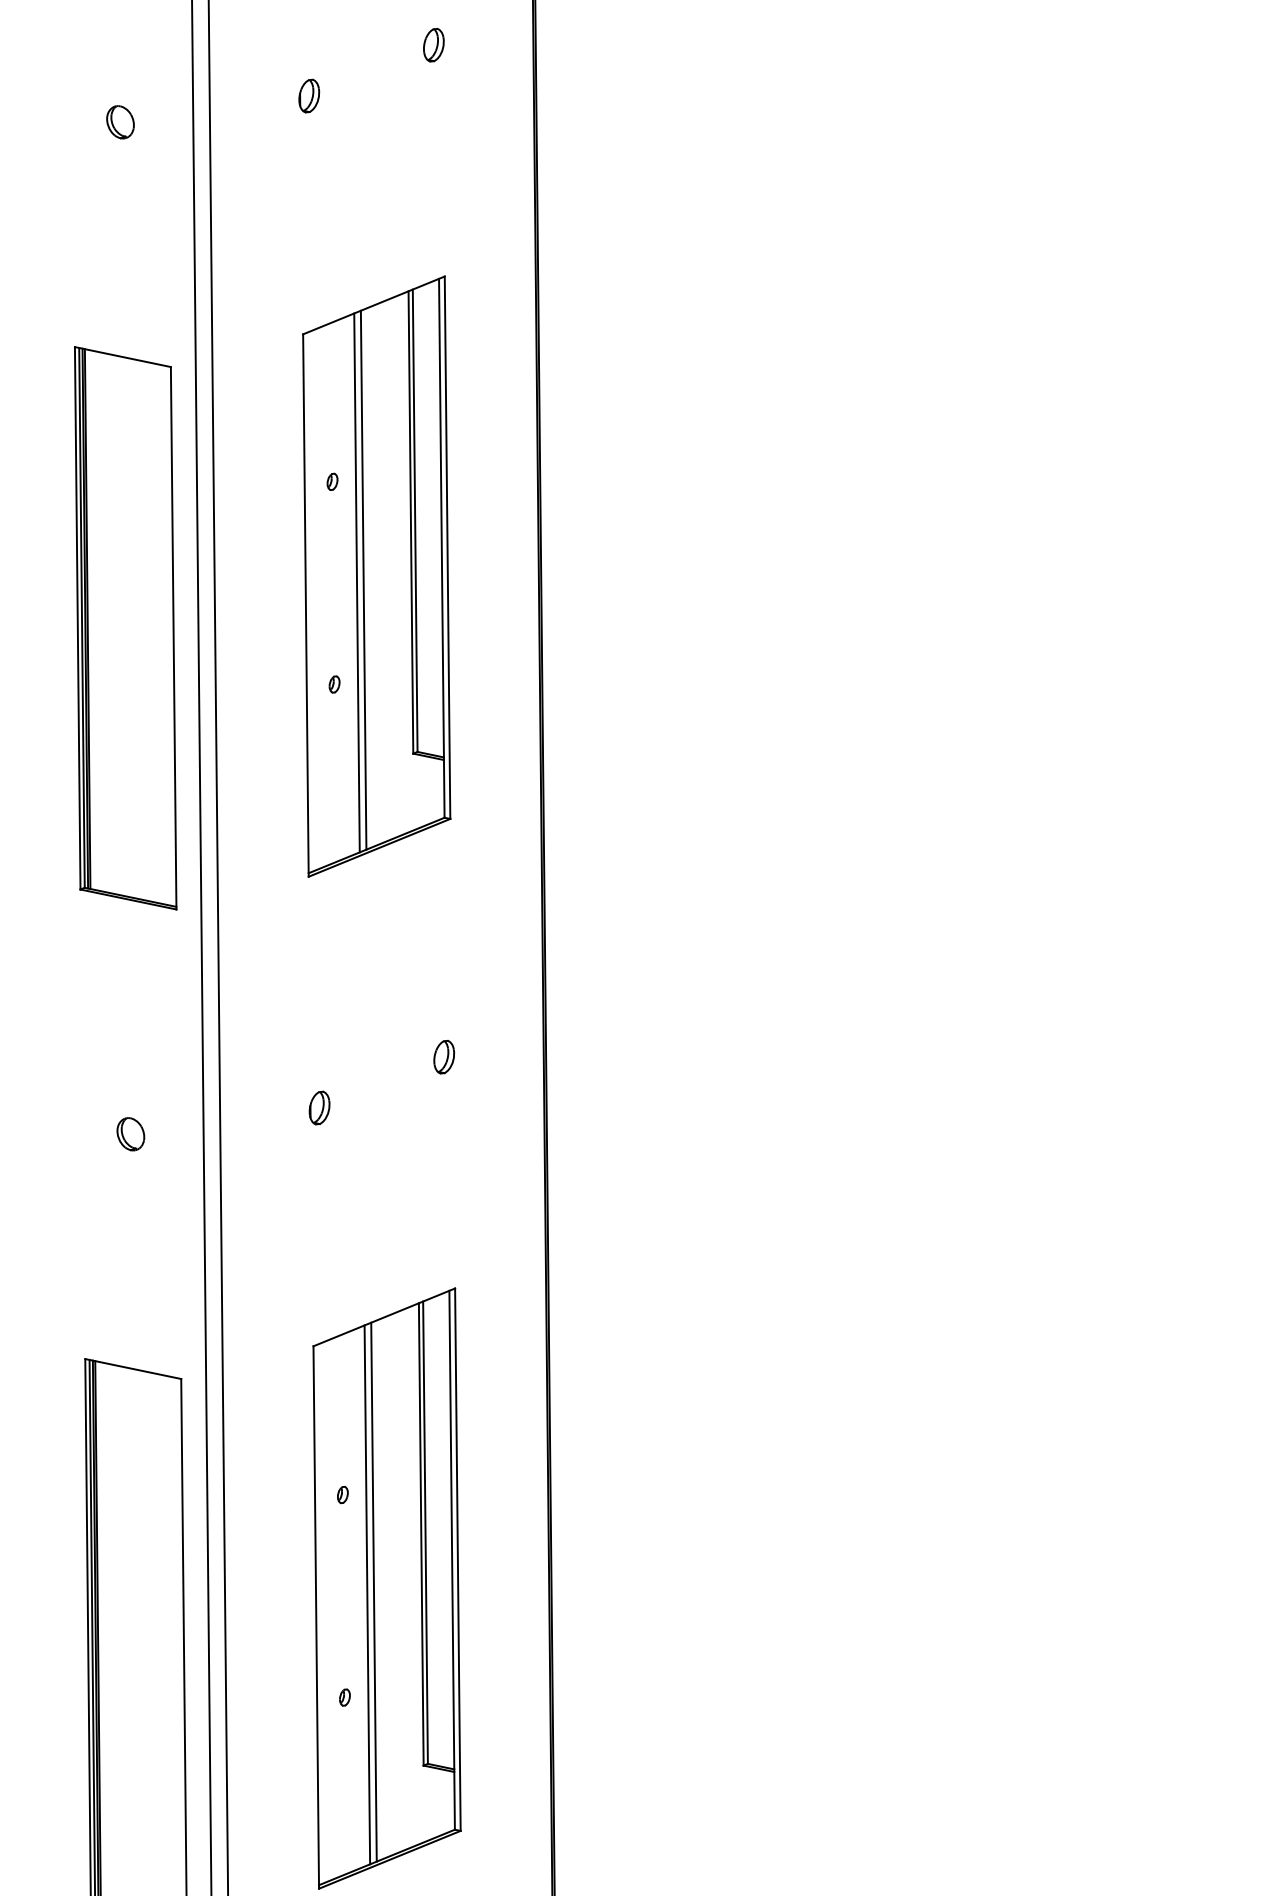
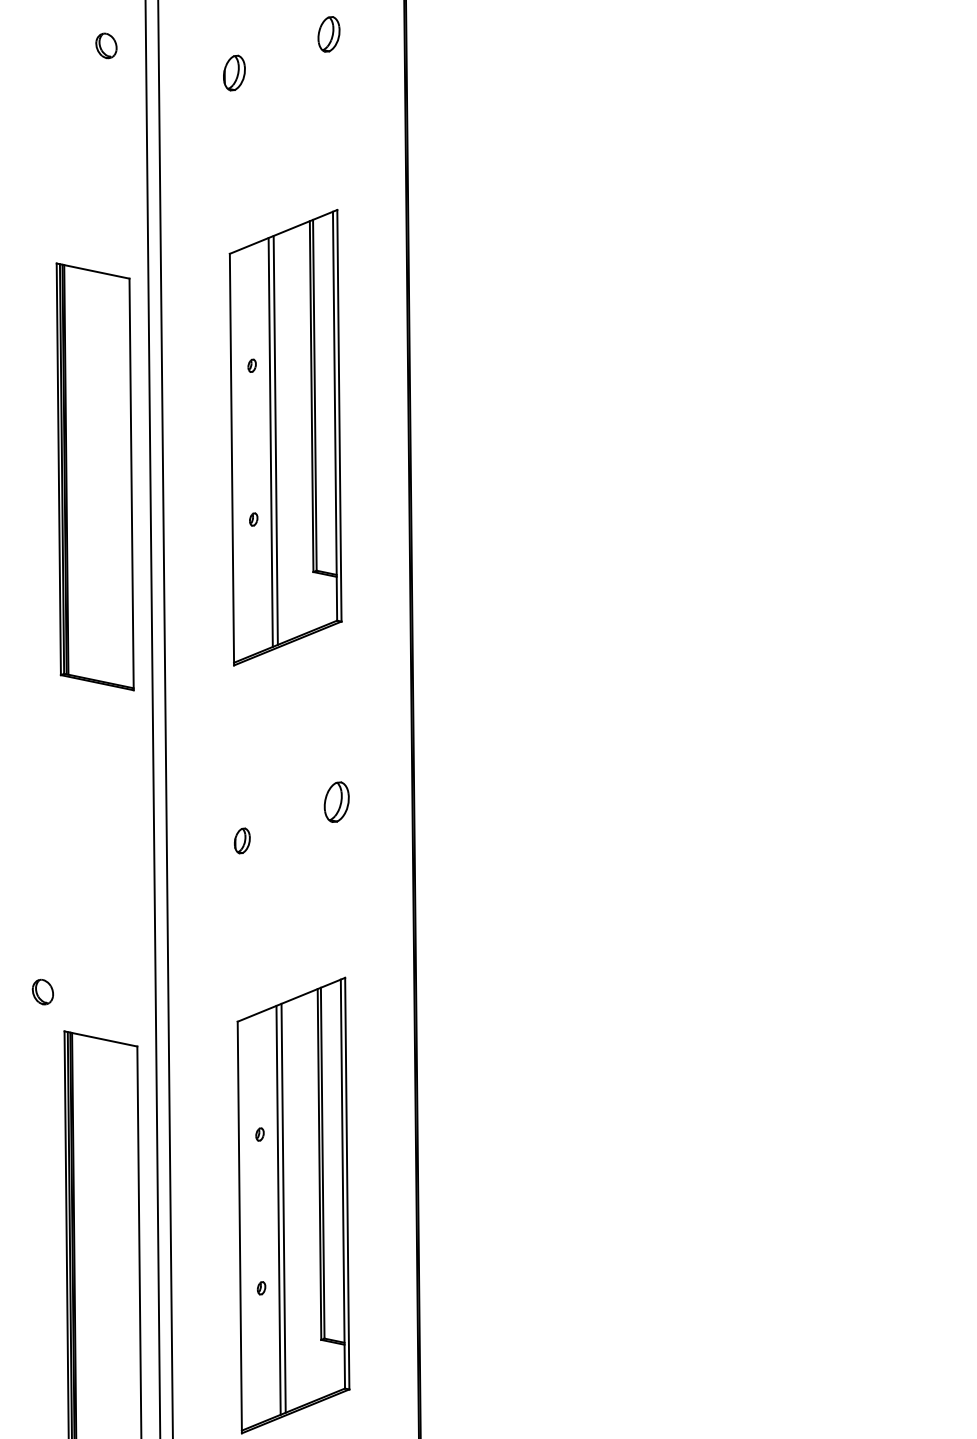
part: (433, 45) -> (328, 34), size x1.4
part: (309, 95) -> (234, 72), size x1.4
part: (120, 122) -> (106, 46), moved
part: (444, 1057) -> (337, 802), size x1.6
part: (130, 1134) -> (42, 992), moved

